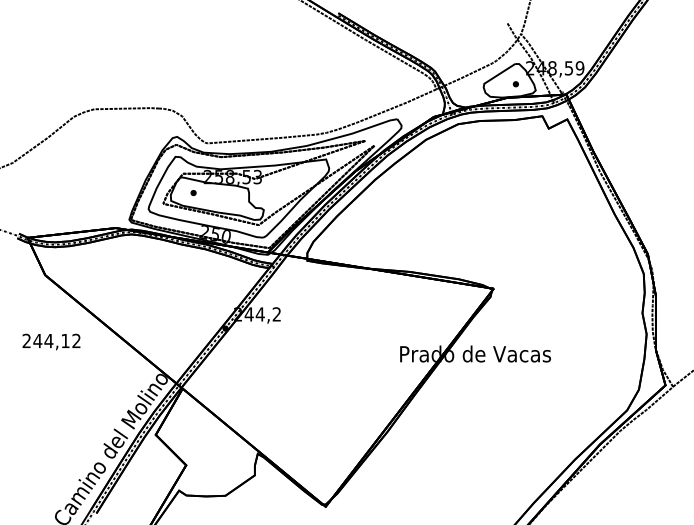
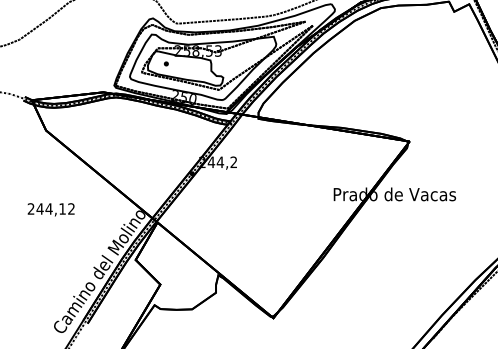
text: (51, 341) -> (51, 209), moved

